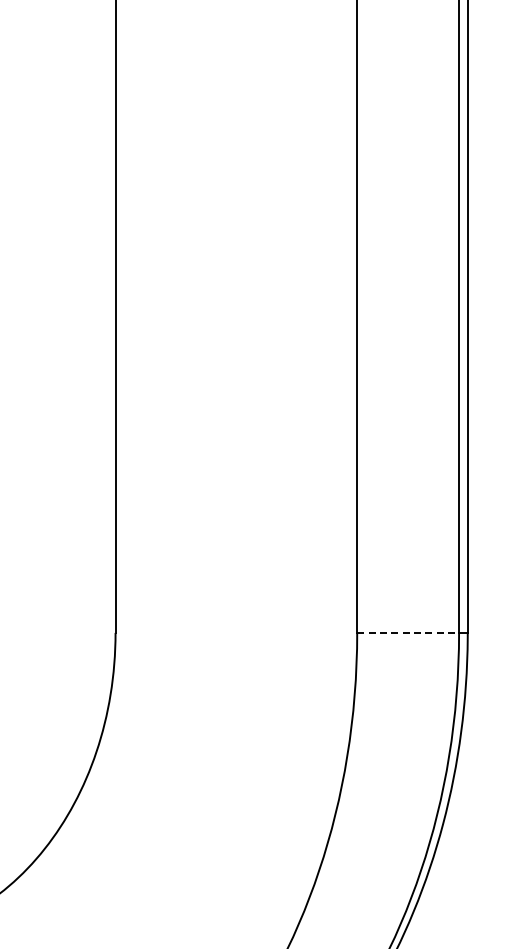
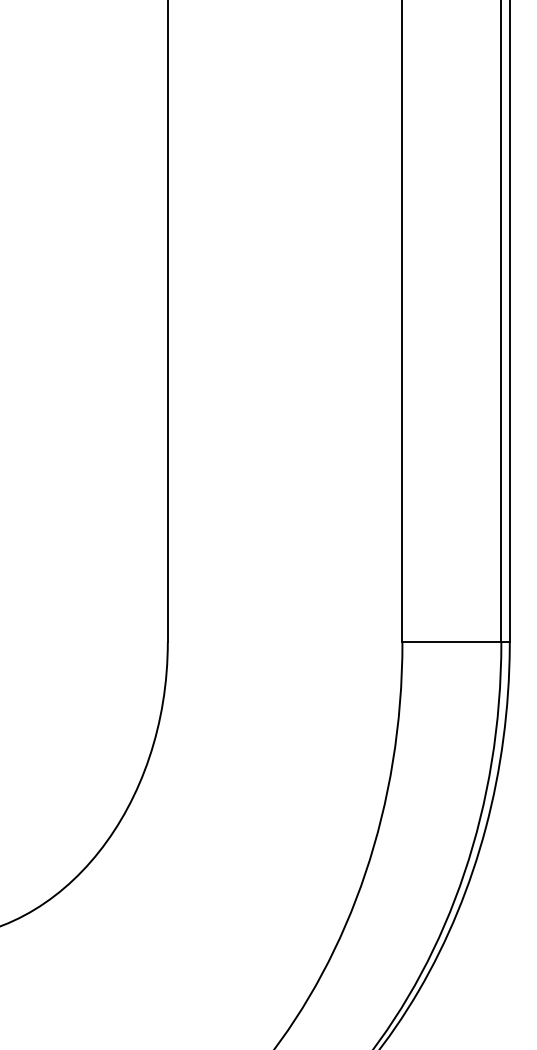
line: (408, 633) -> (452, 642), dashed -> solid

